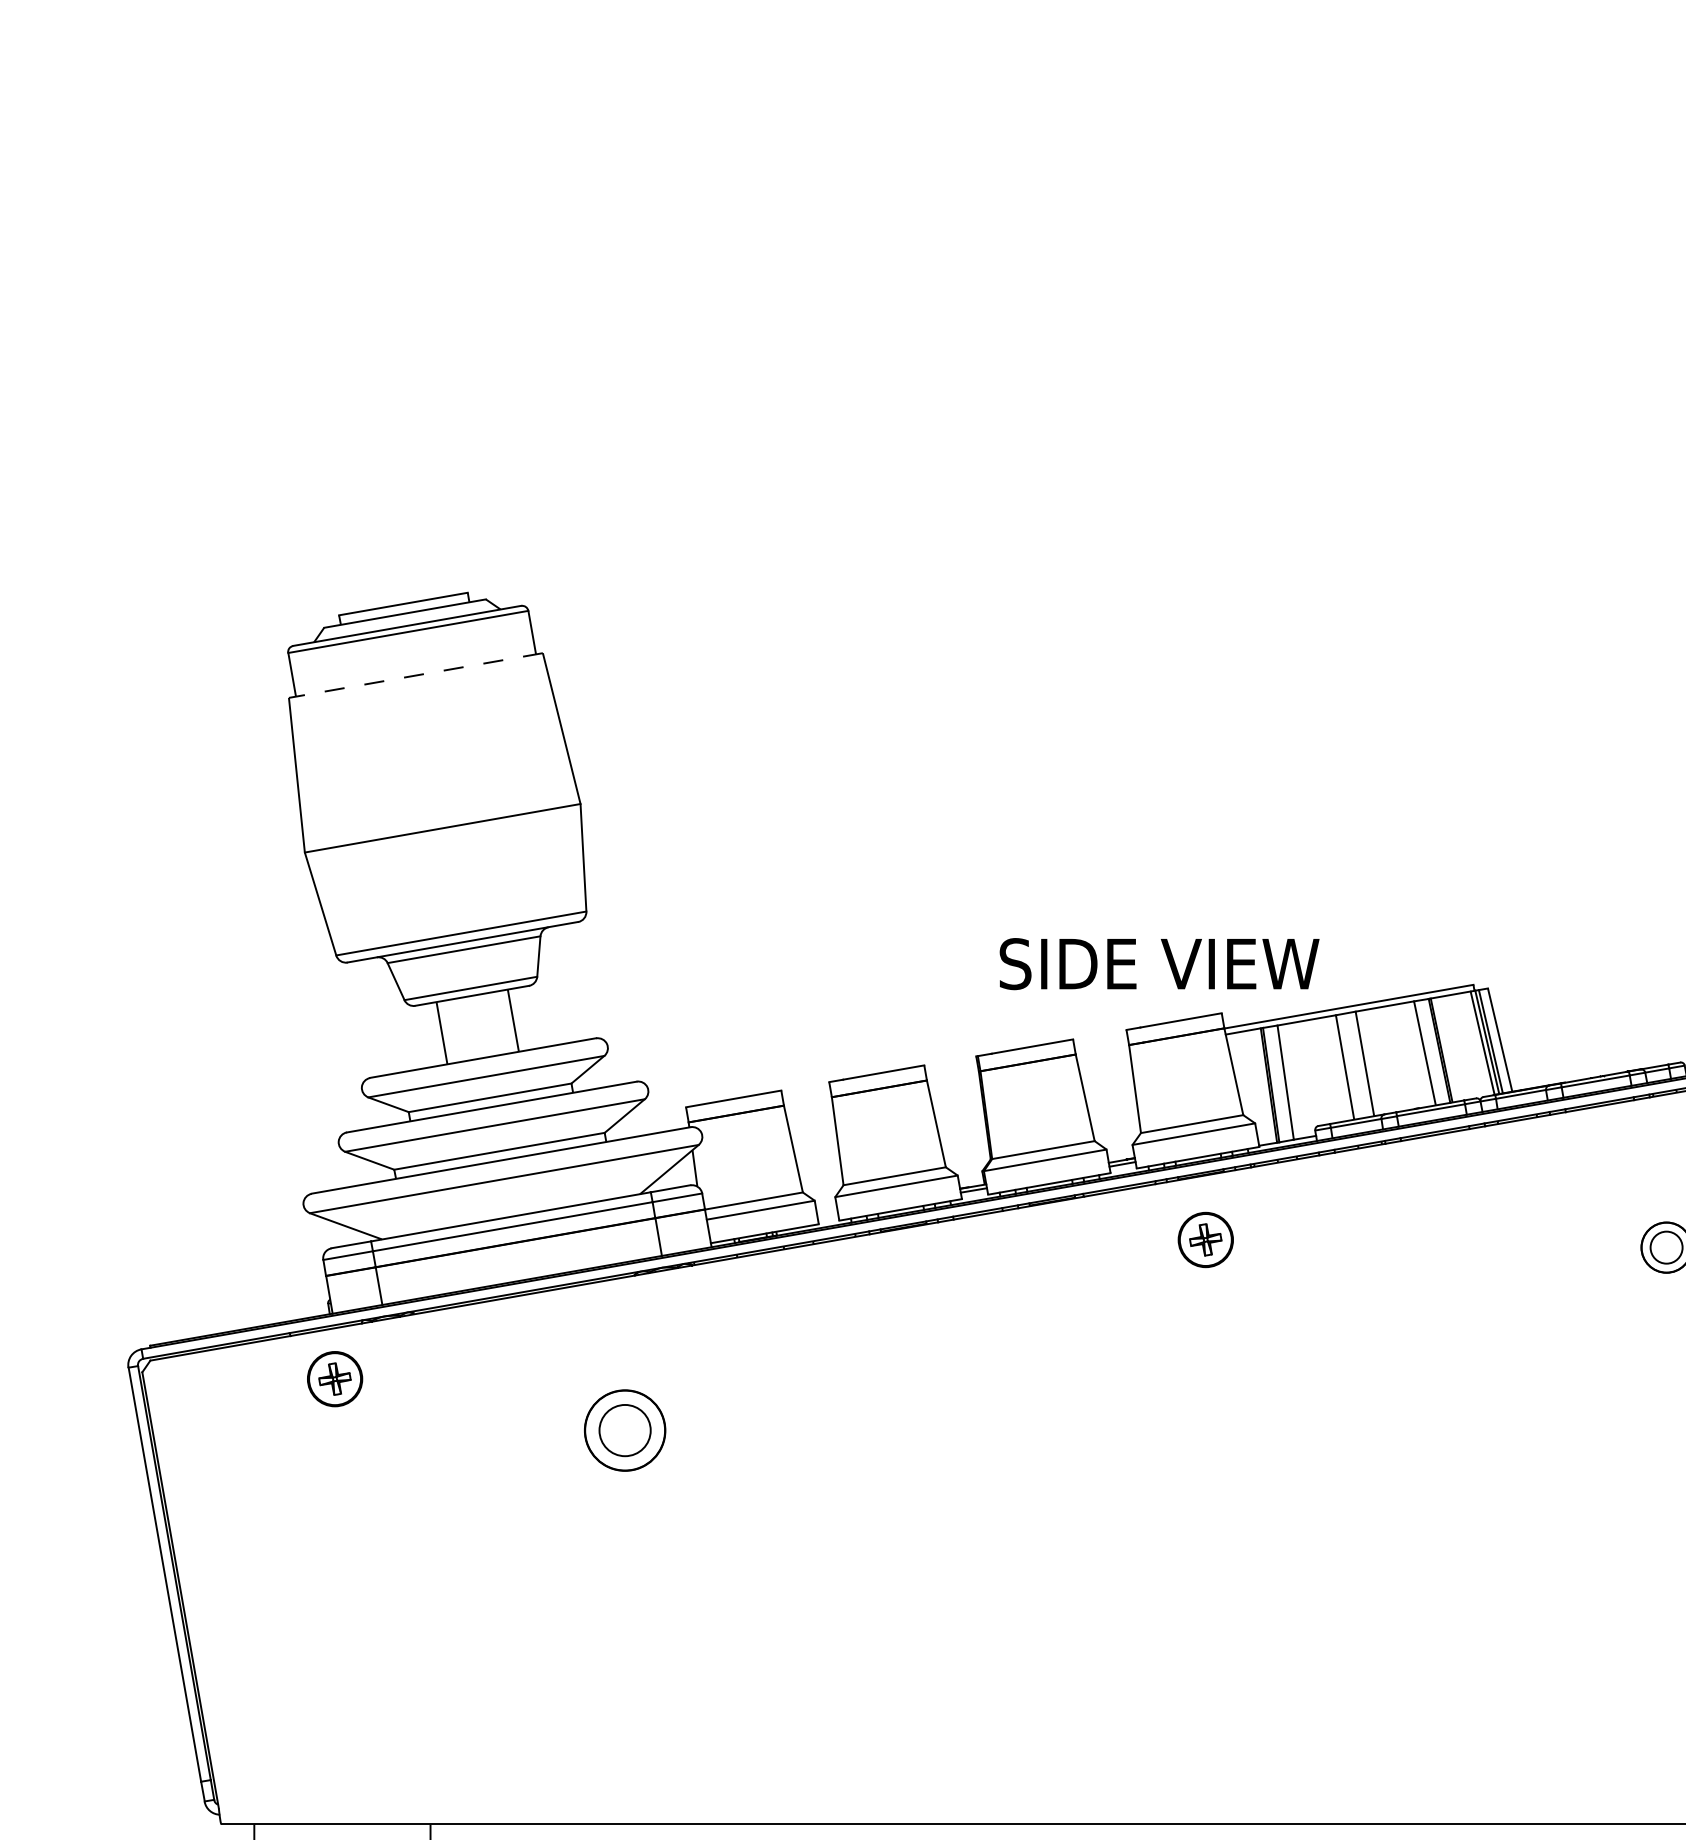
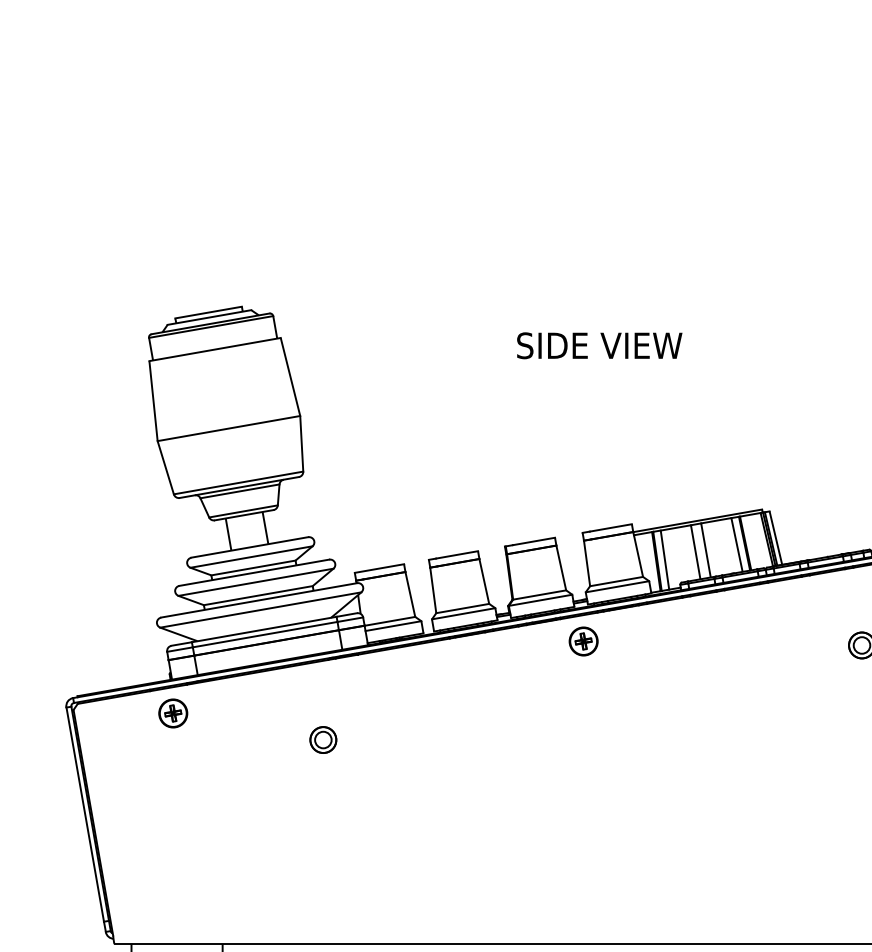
line: (416, 675) -> (215, 349), dashed -> solid
text: (1159, 963) -> (599, 345), moved
part: (1205, 1239) -> (583, 641), moved
part: (625, 1429) -> (323, 739), size x0.62

